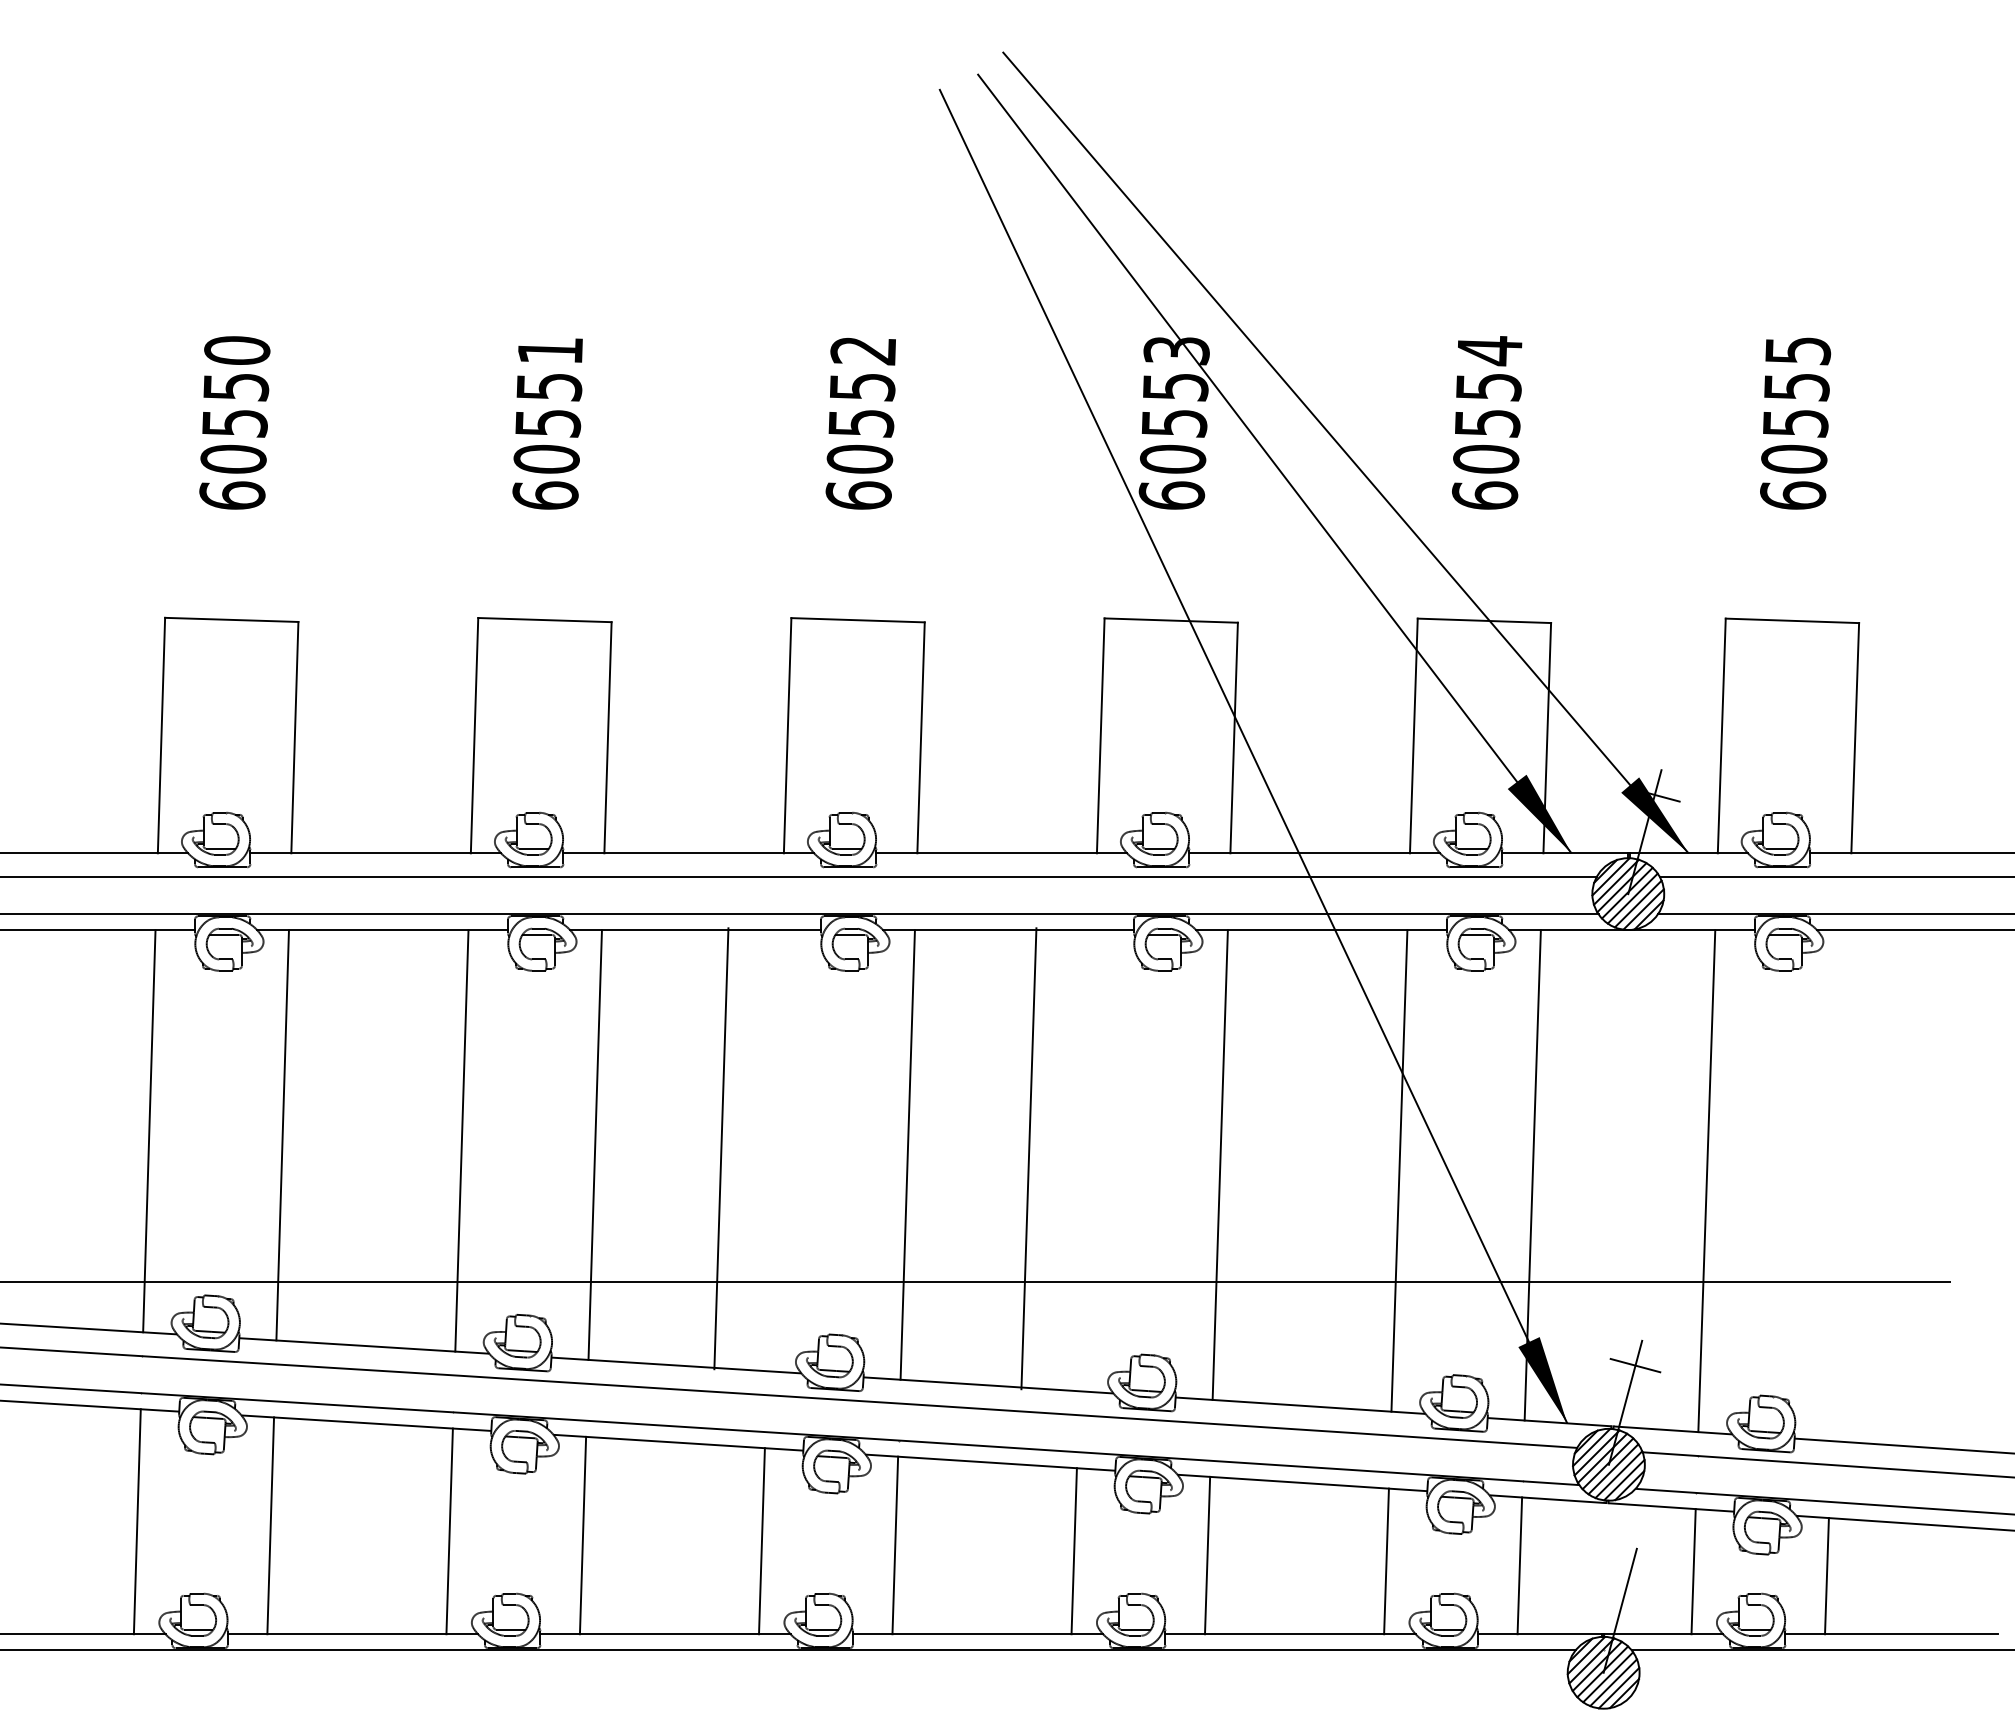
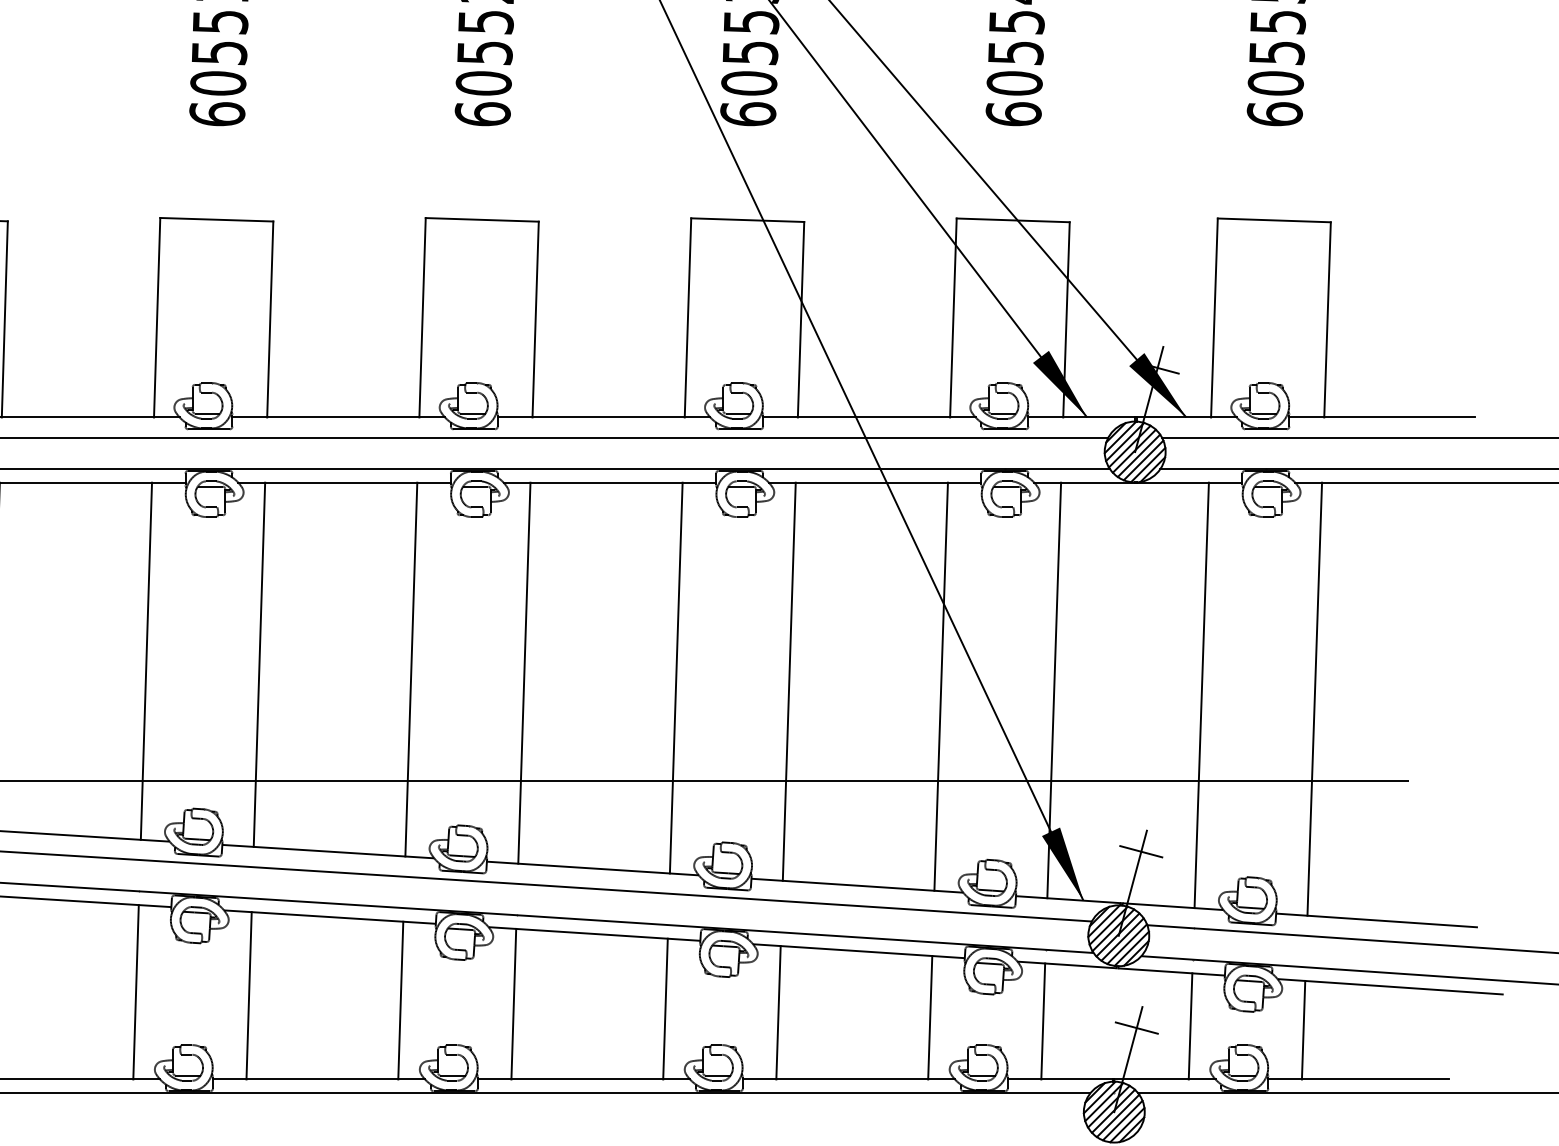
line: (721, 1148) -> (411, 669), moved
line: (1028, 1158) -> (675, 677), moved
line: (1839, 1185) -> (1314, 699), added
line: (1630, 1573) -> (1137, 1027), added

